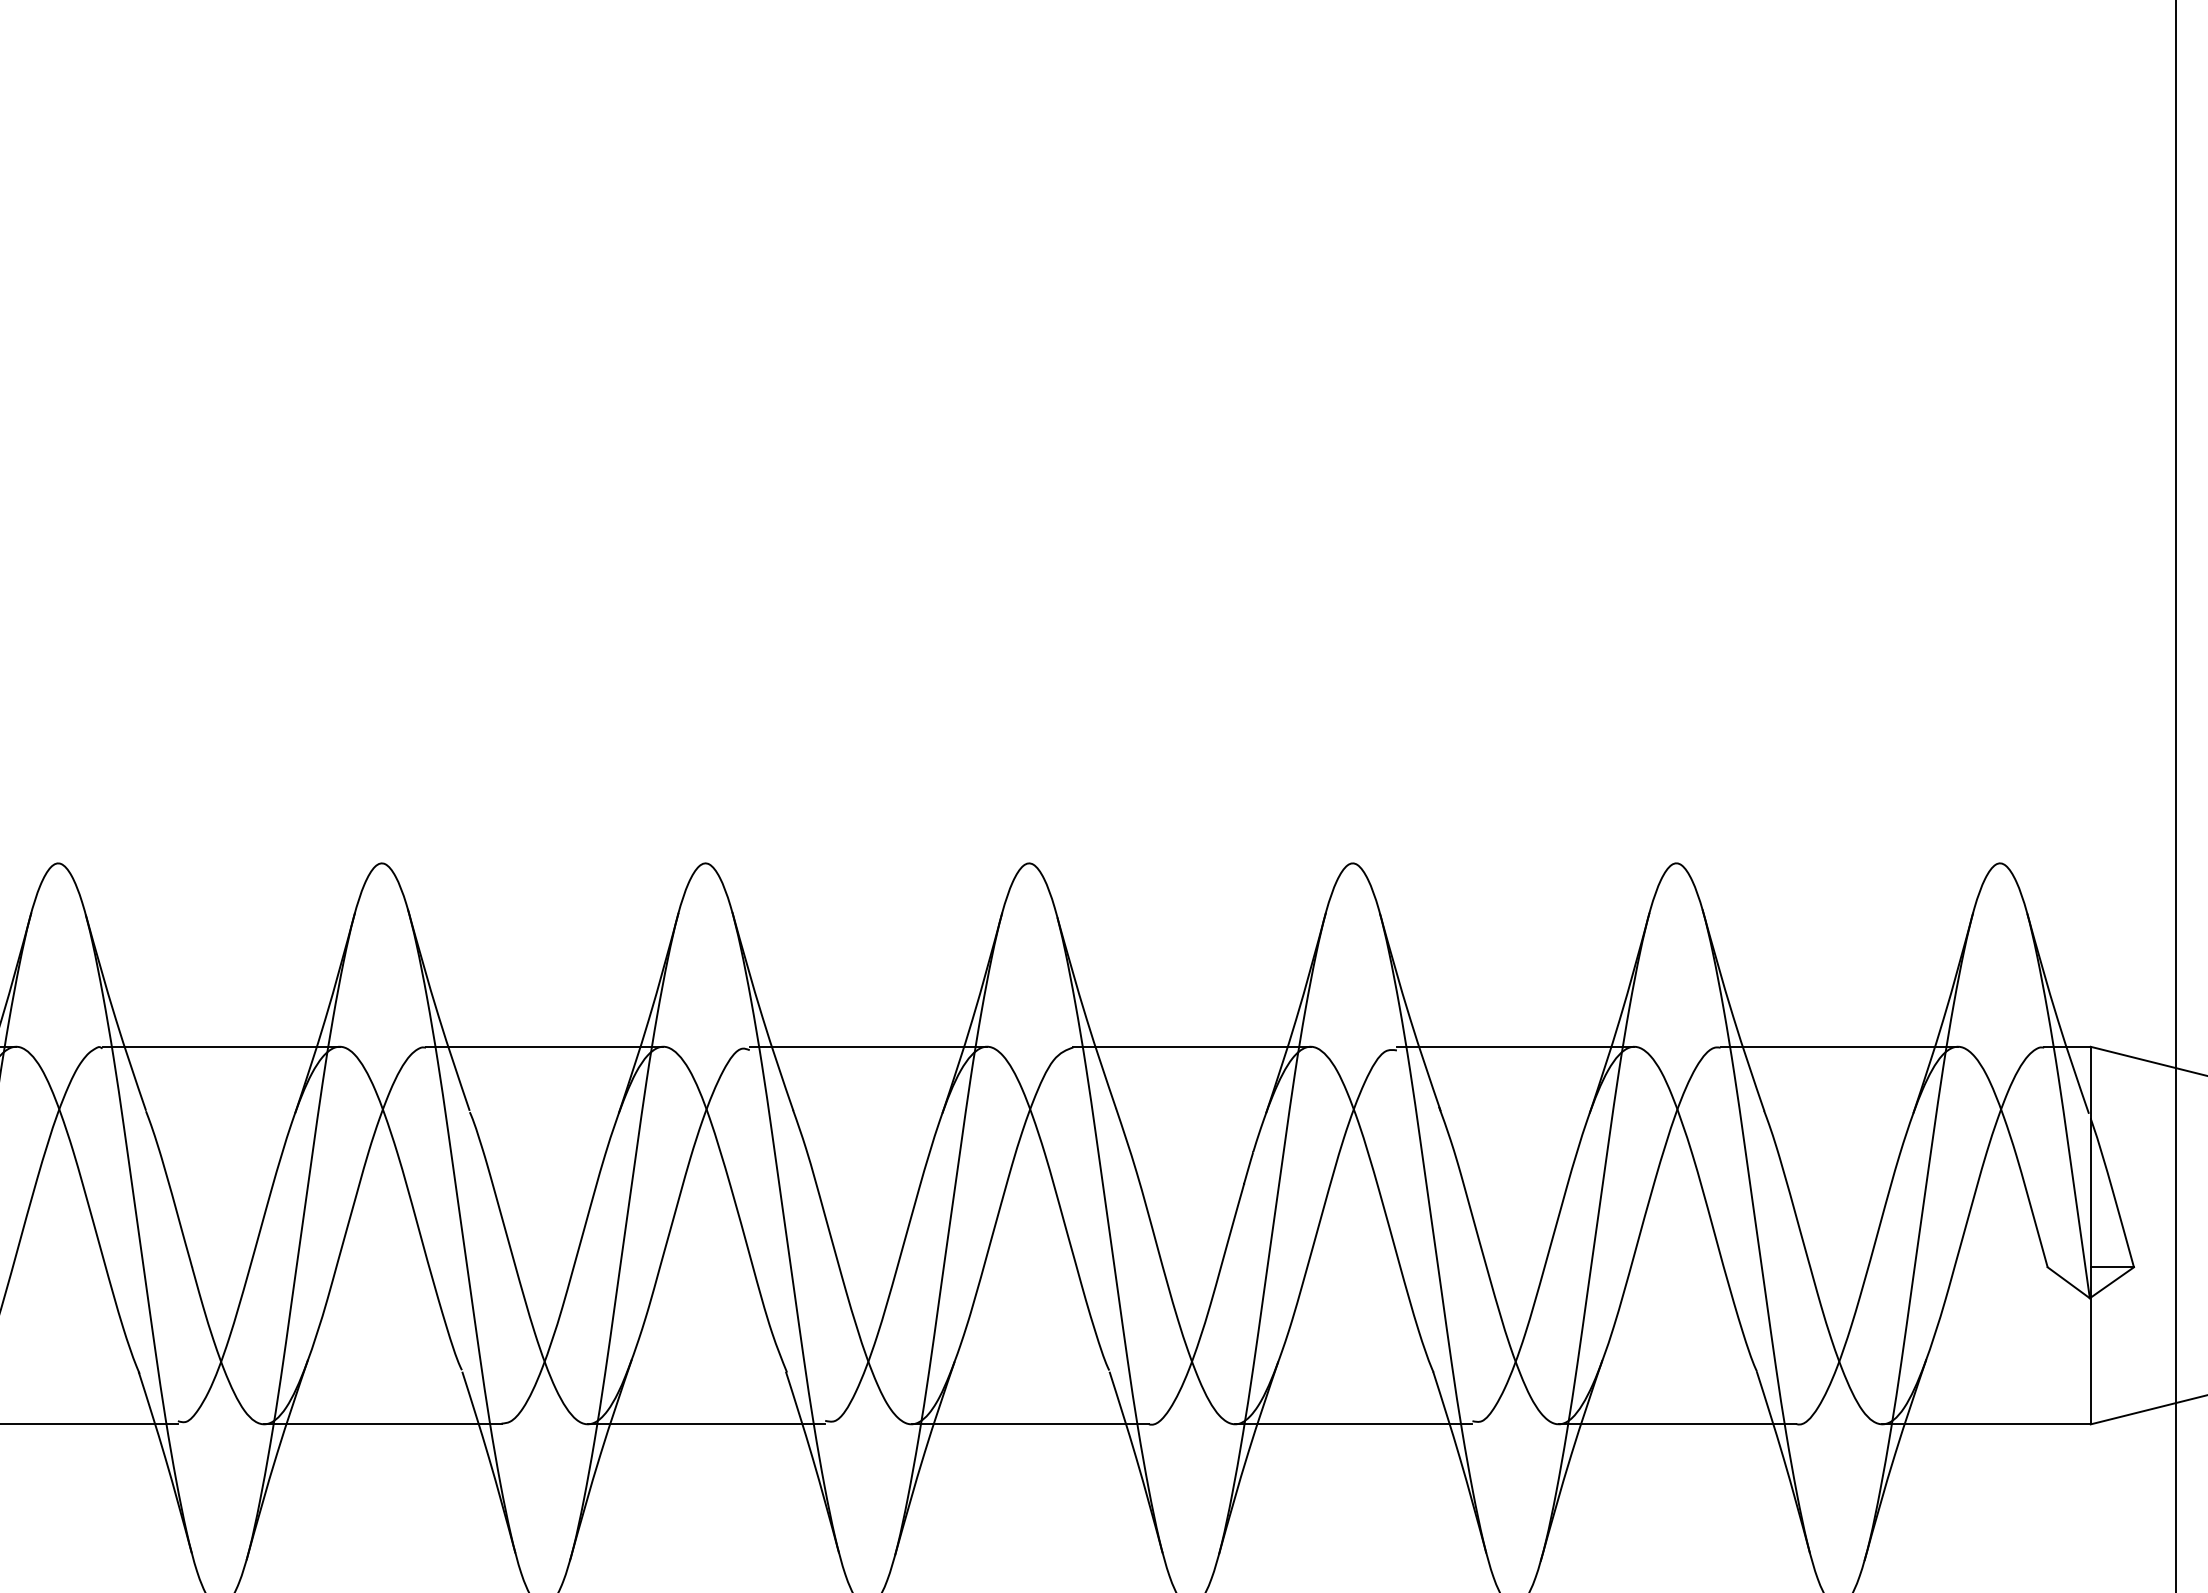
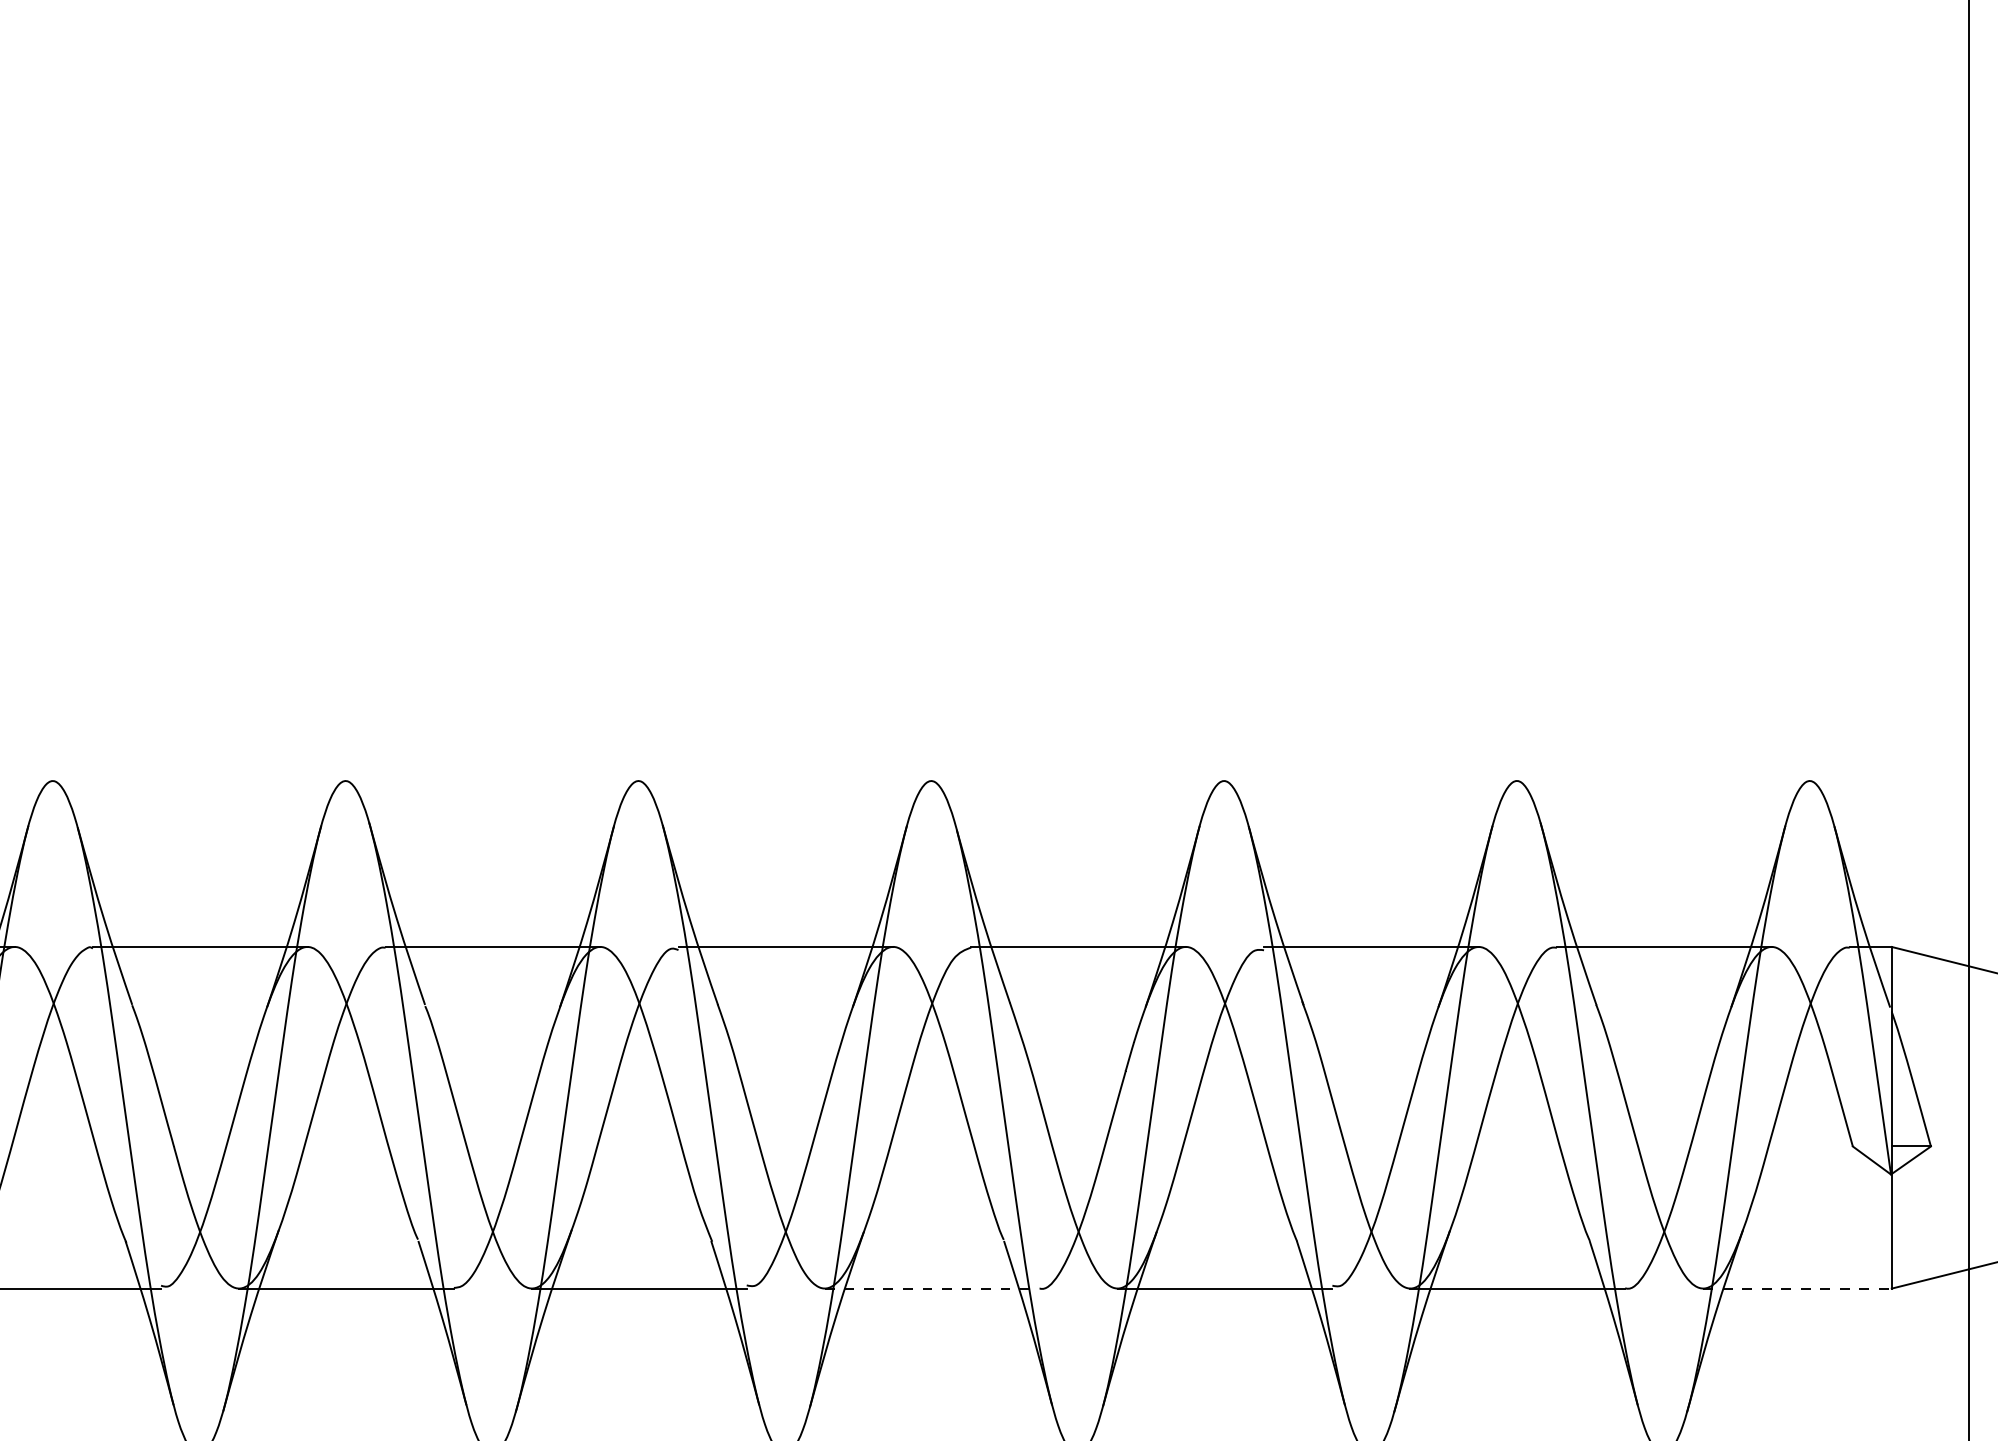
line: (1030, 1424) -> (932, 1288), solid -> dashed
line: (1987, 1424) -> (1798, 1288), solid -> dashed

